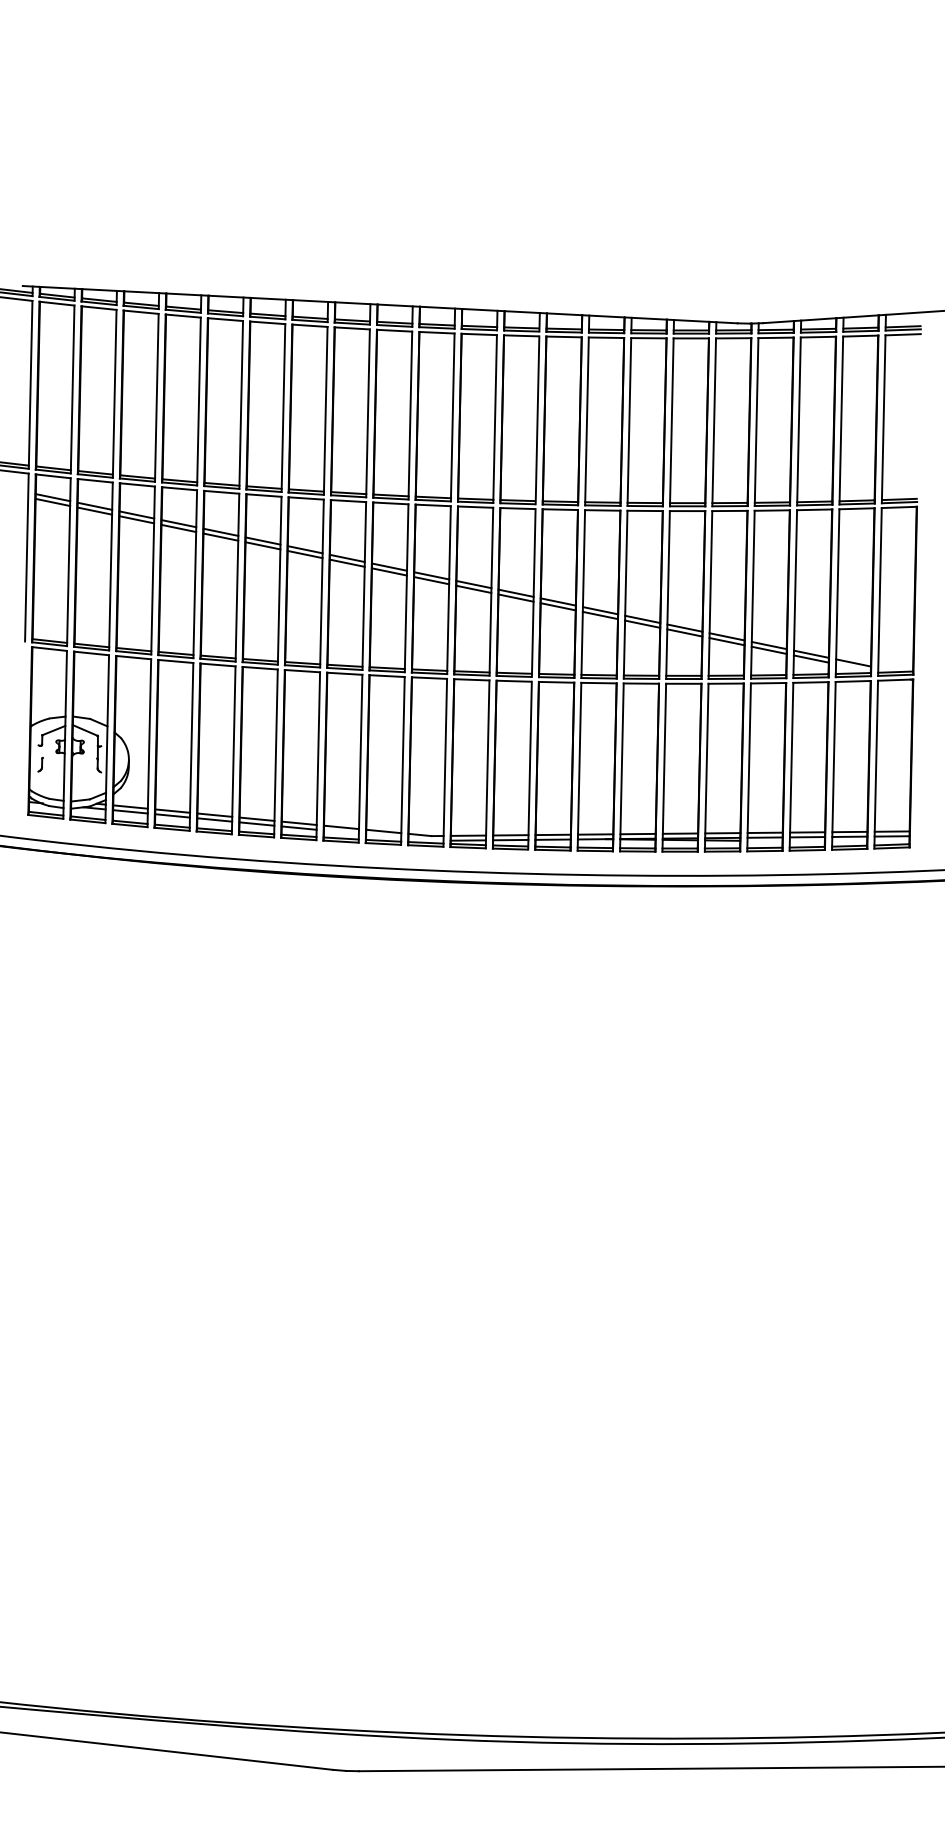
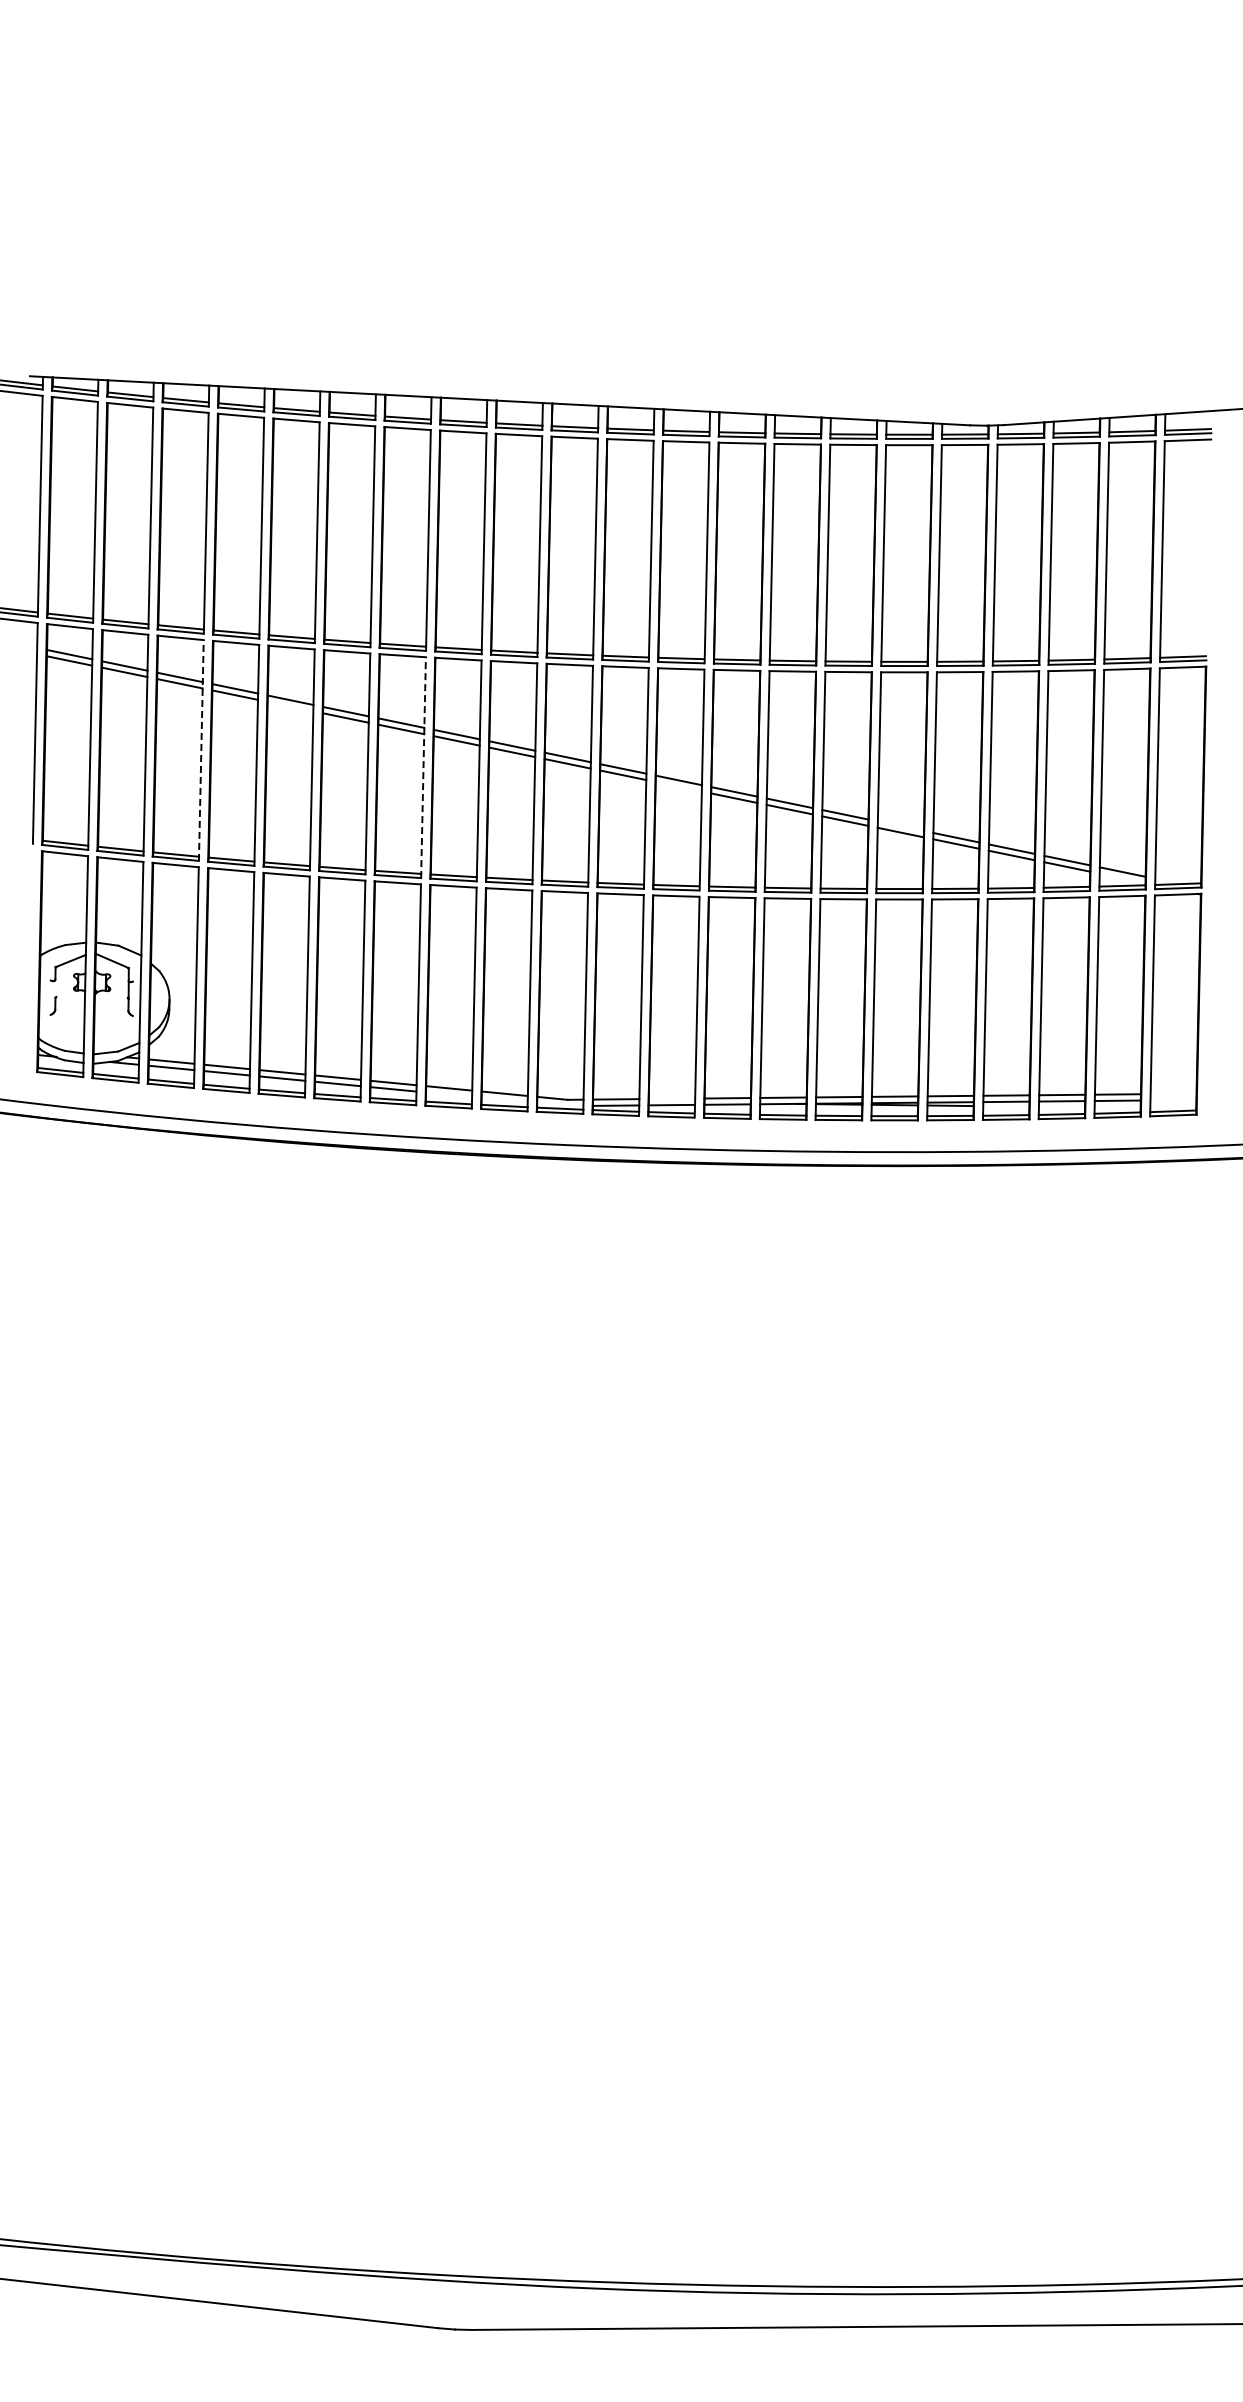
line: (220, 537) -> (290, 706), removed
line: (153, 570) -> (201, 750), solid -> dashed
line: (321, 583) -> (423, 767), solid -> dashed
line: (515, 597) -> (678, 786), removed
line: (684, 628) -> (900, 826), removed
line: (892, 831) -> (1173, 1093), removed
line: (510, 835) -> (671, 1098), removed
line: (892, 836) -> (1173, 1100), removed

